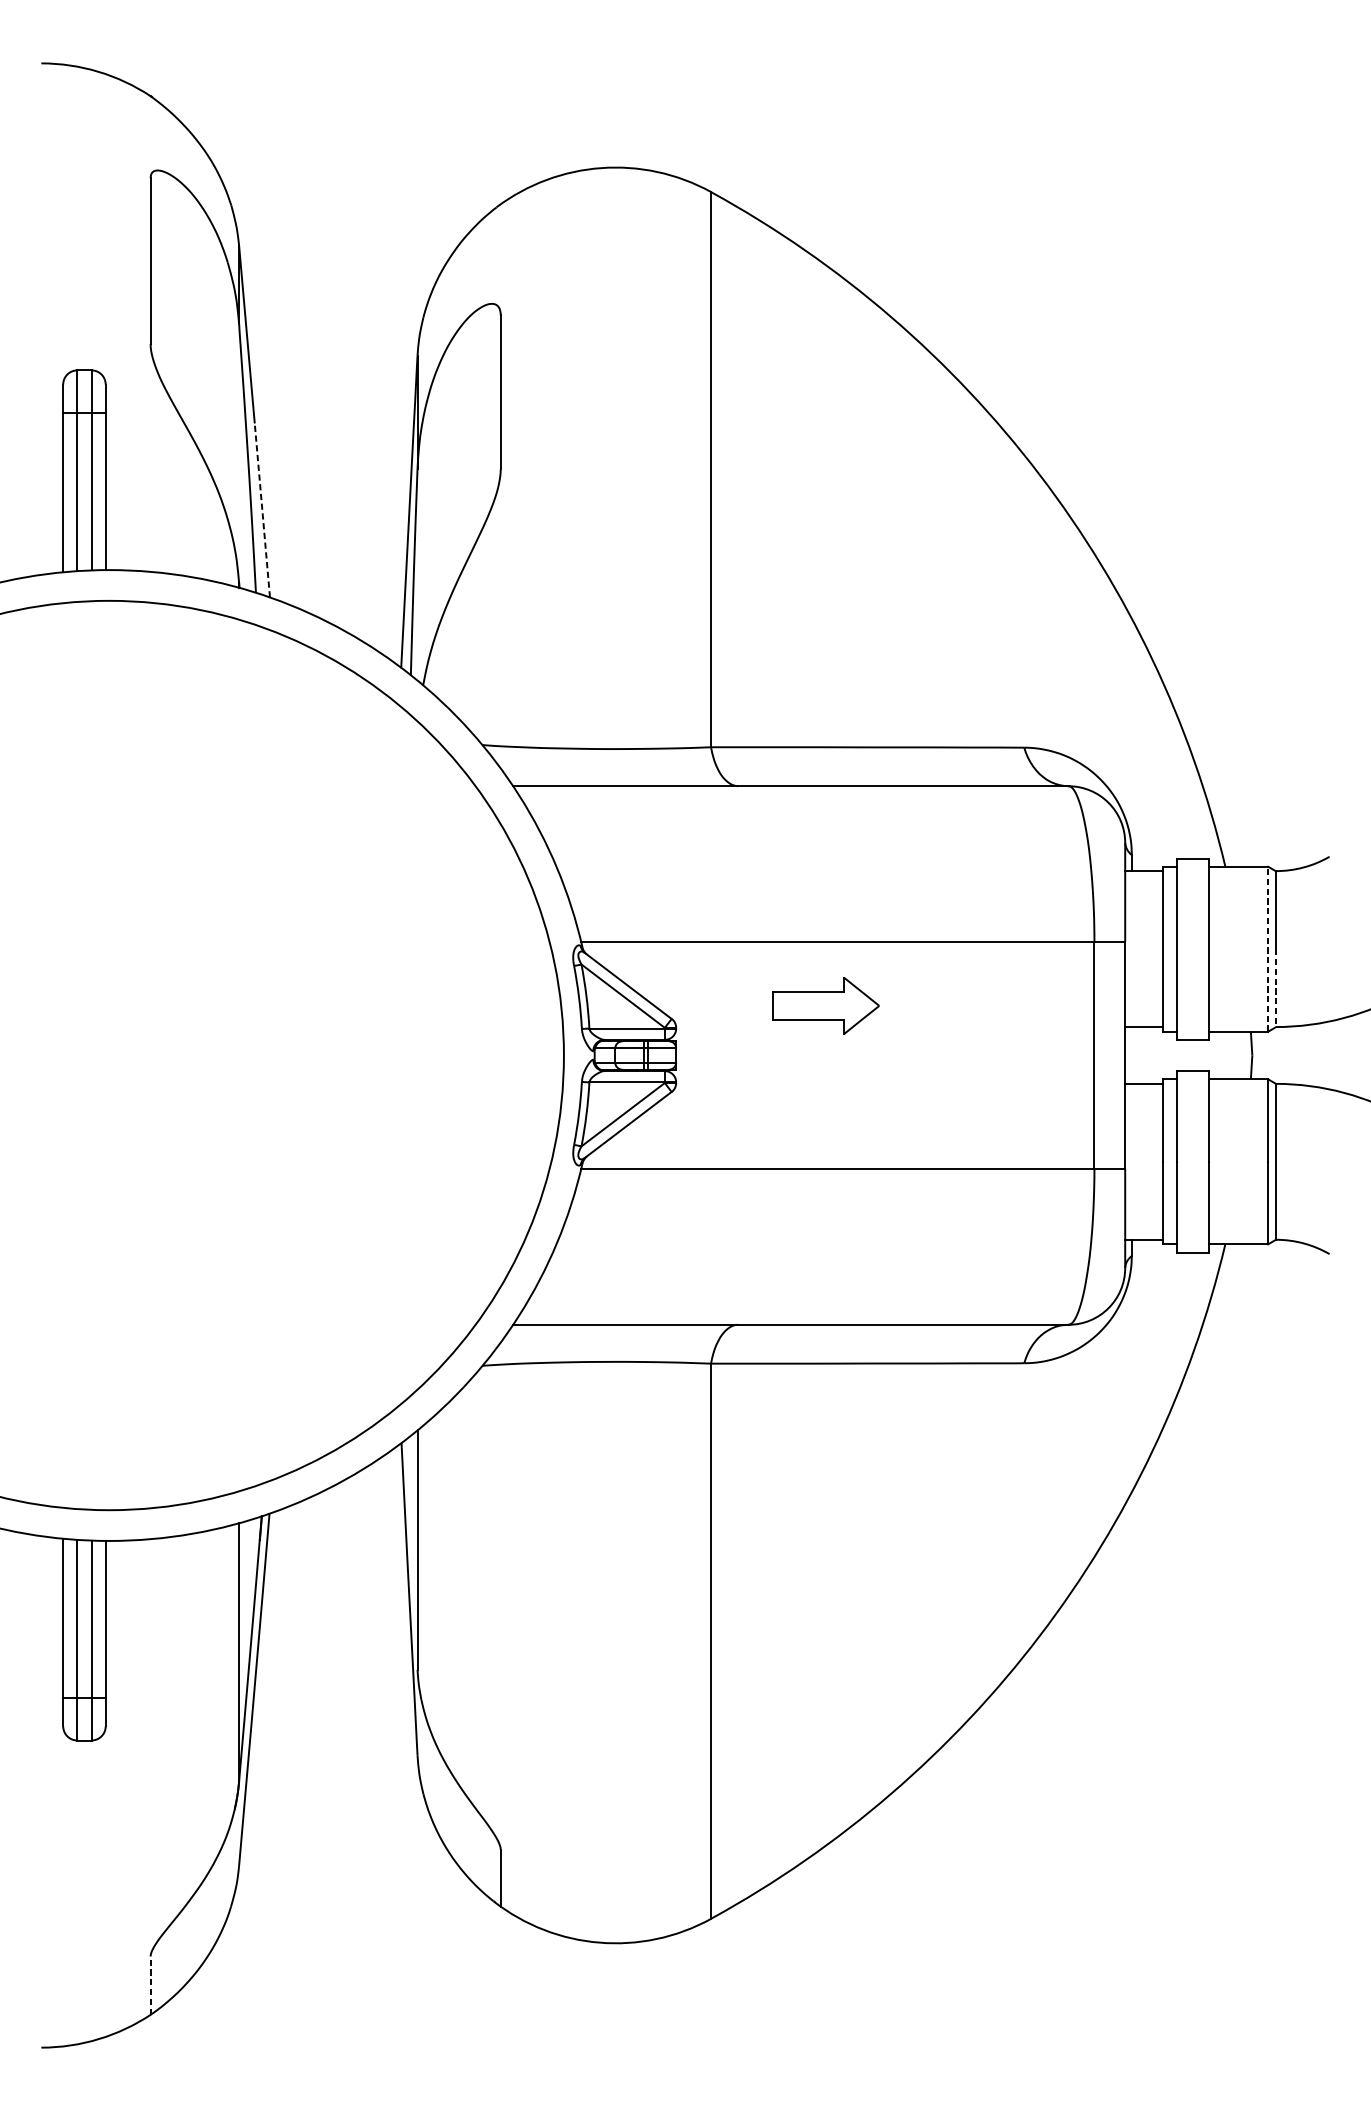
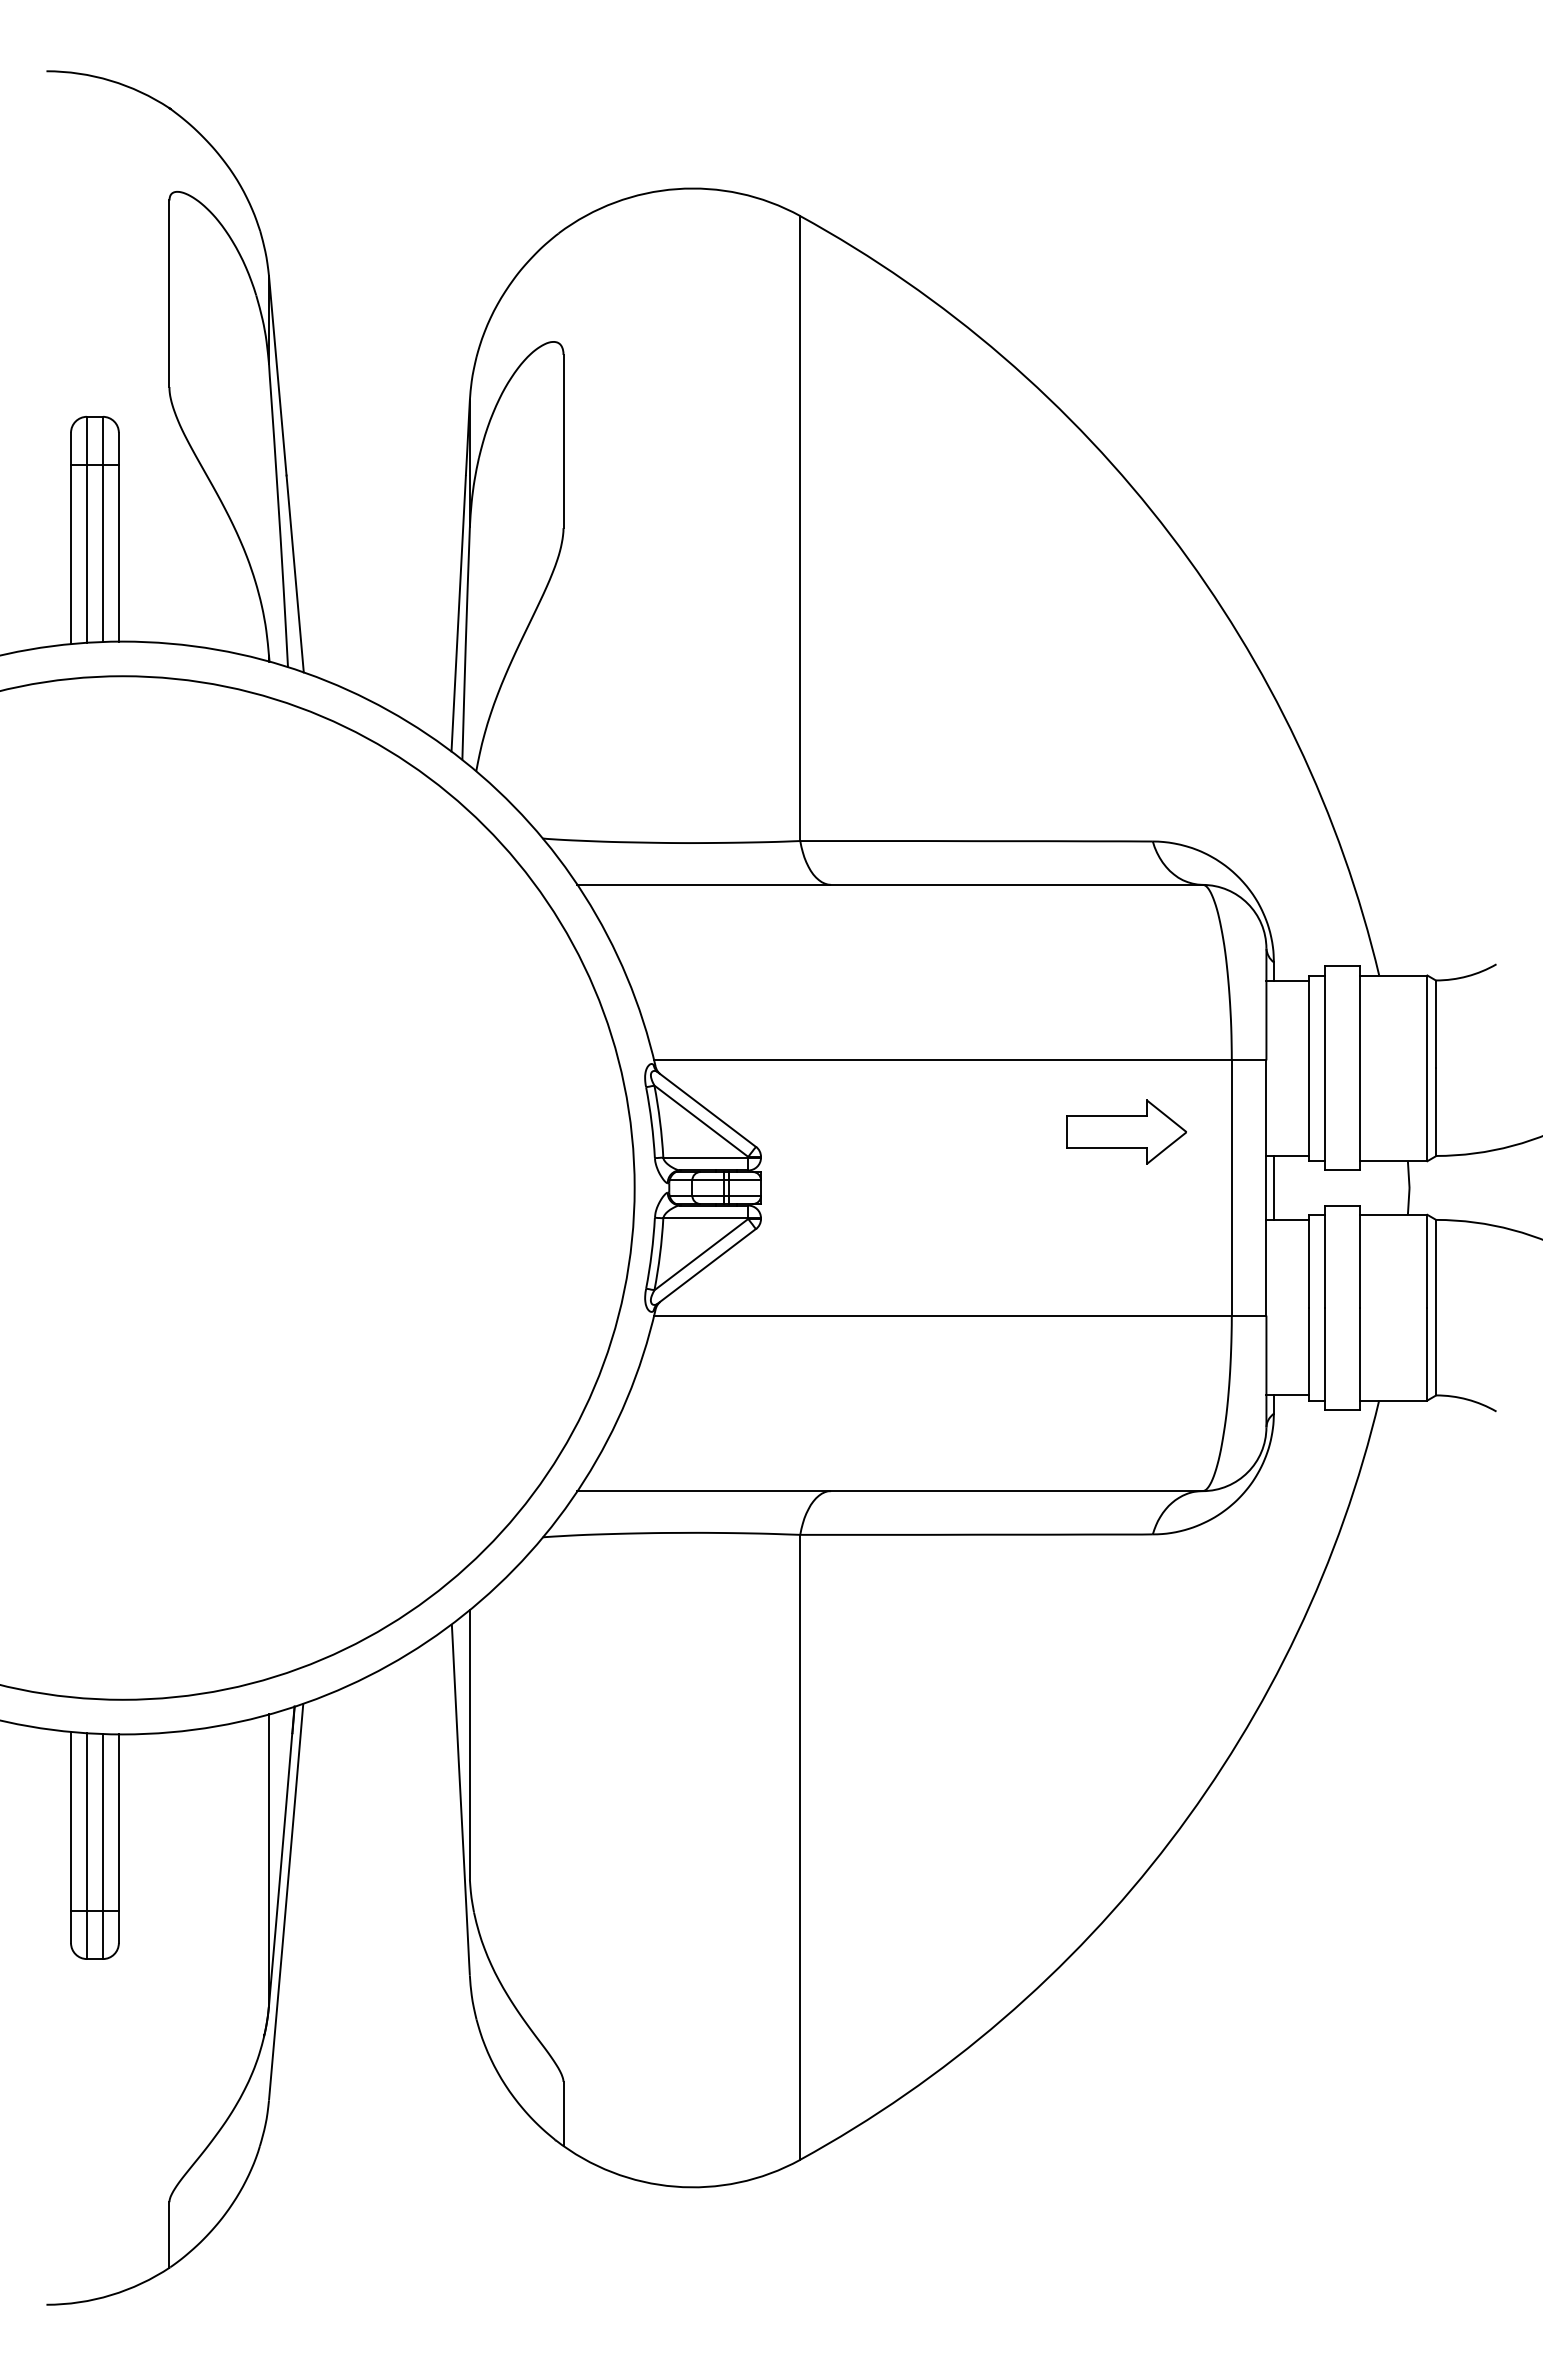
line: (262, 509) -> (295, 573), dashed -> solid
line: (1268, 949) -> (1427, 1068), dashed -> solid
line: (1276, 988) -> (1436, 1112), dashed -> solid
part: (825, 1005) -> (1126, 1131), moved
line: (1131, 1055) -> (1273, 1187), added
line: (150, 1985) -> (169, 2234), dashed -> solid

